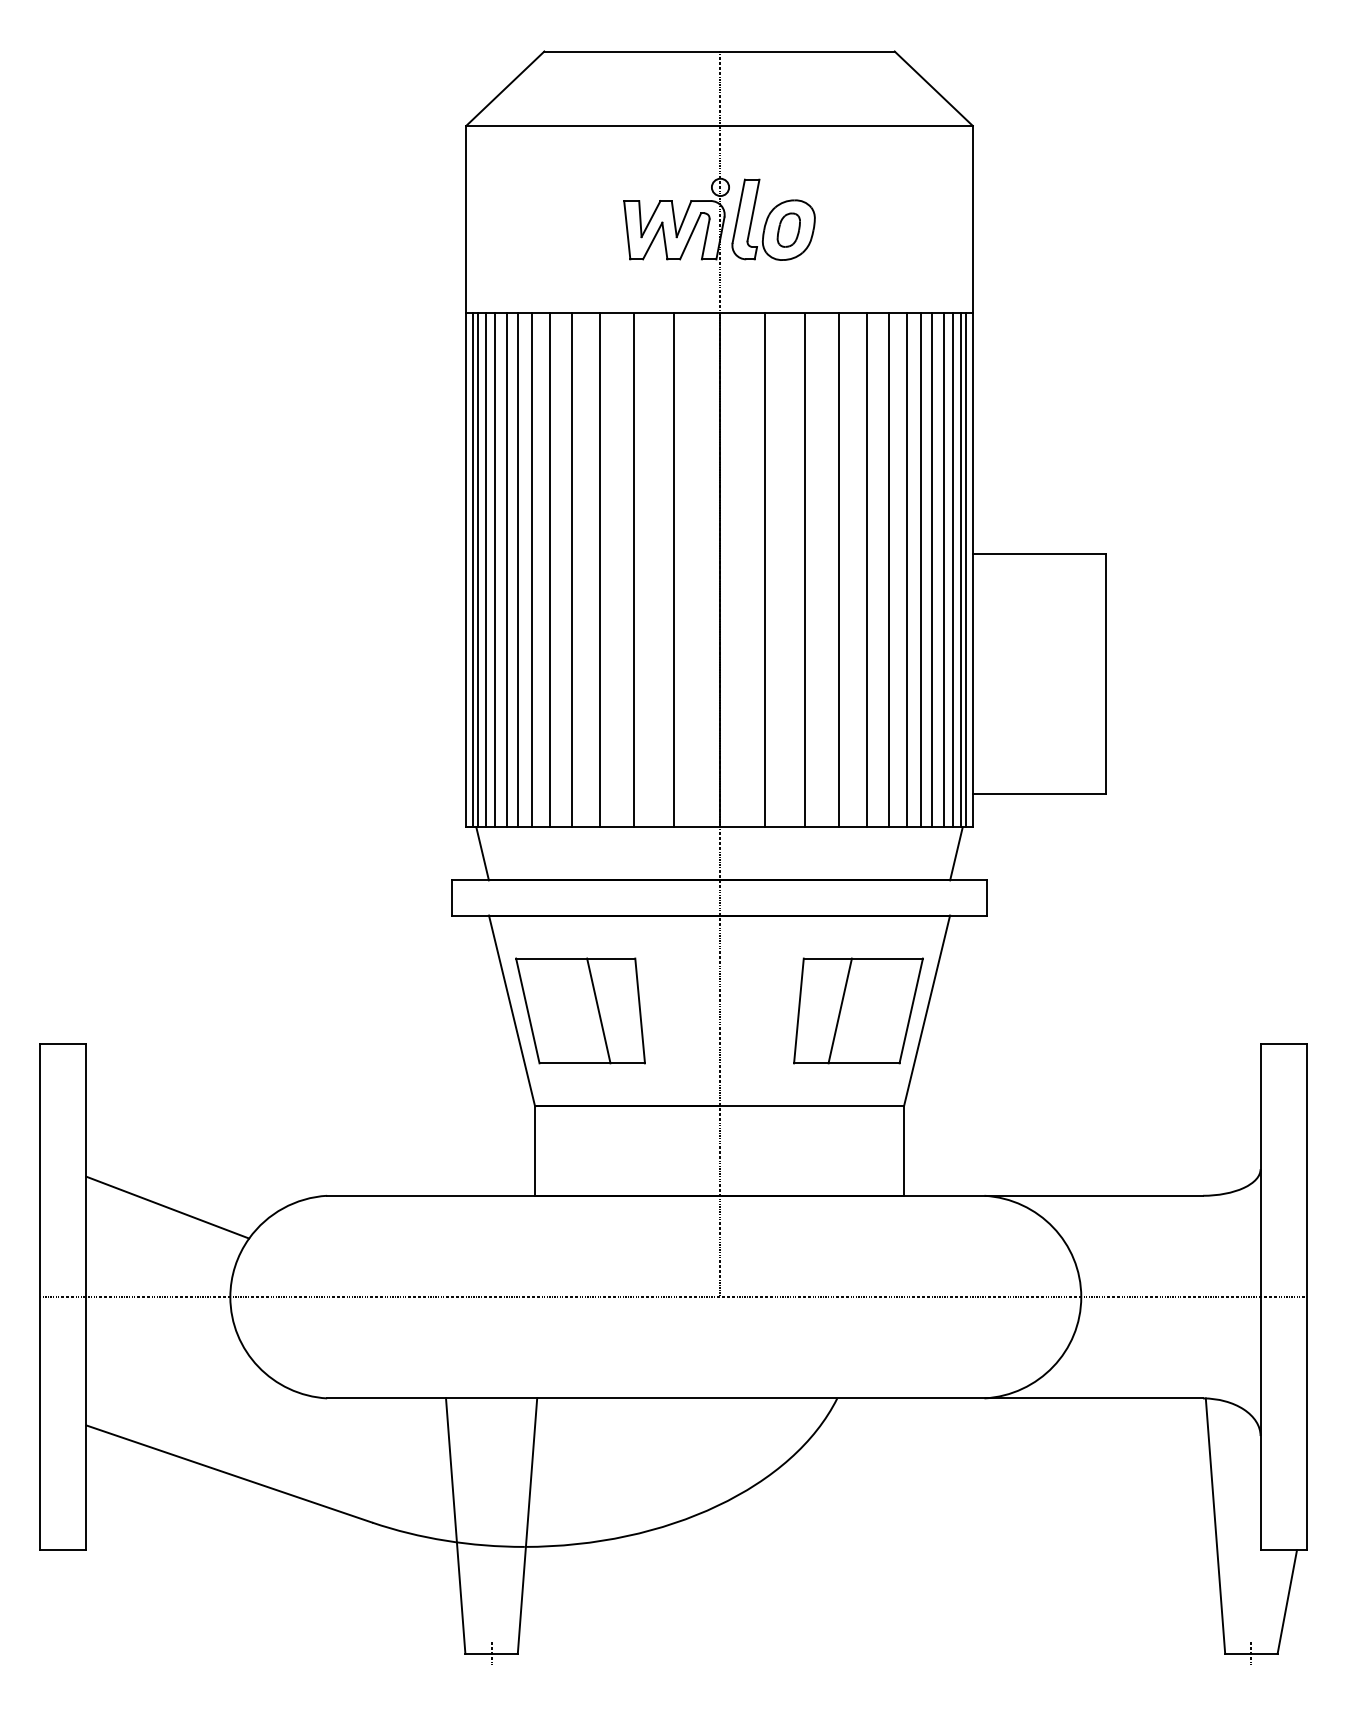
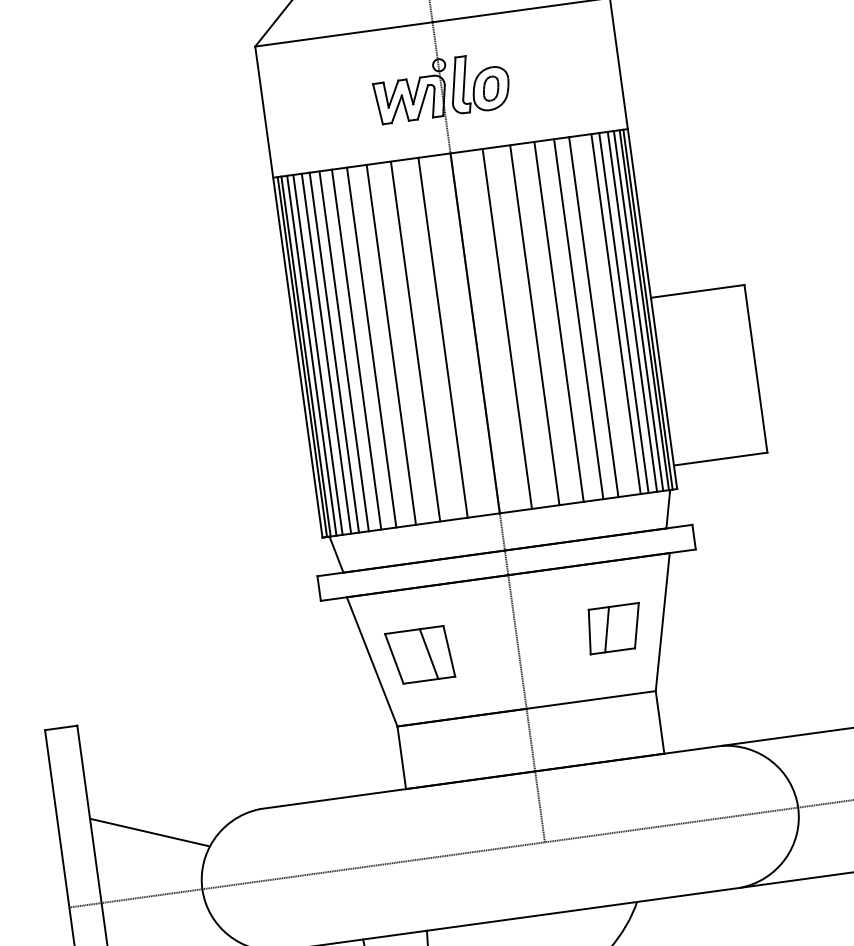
line: (906, 570) -> (606, 315), removed
part: (580, 1010) -> (420, 655), size x0.7
part: (858, 1010) -> (614, 628), size x0.6

